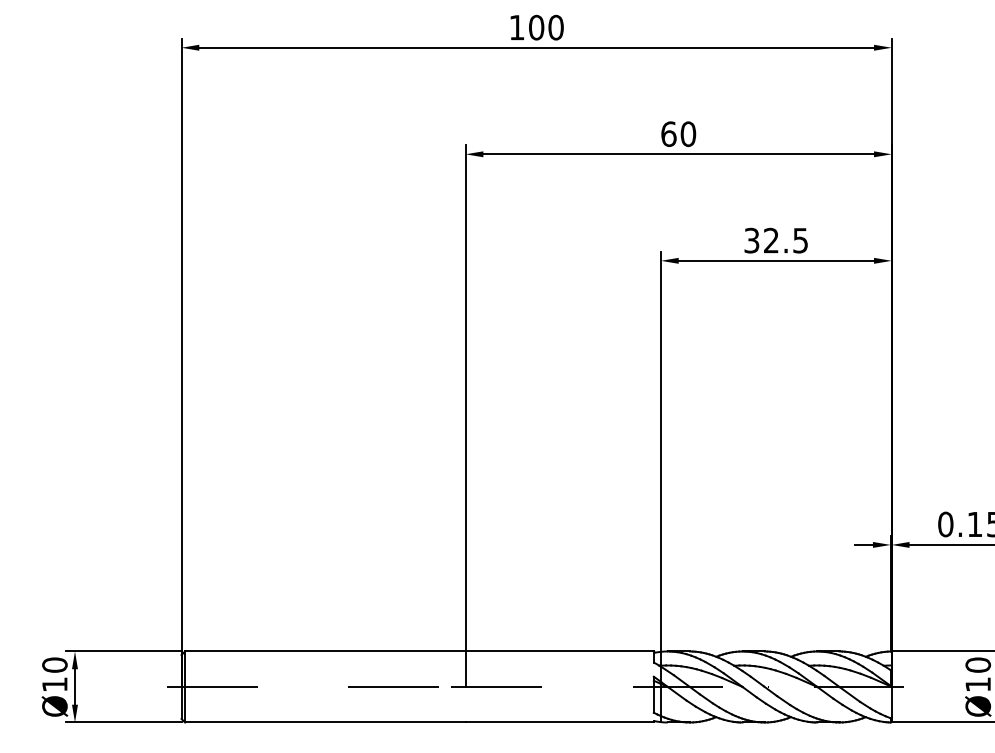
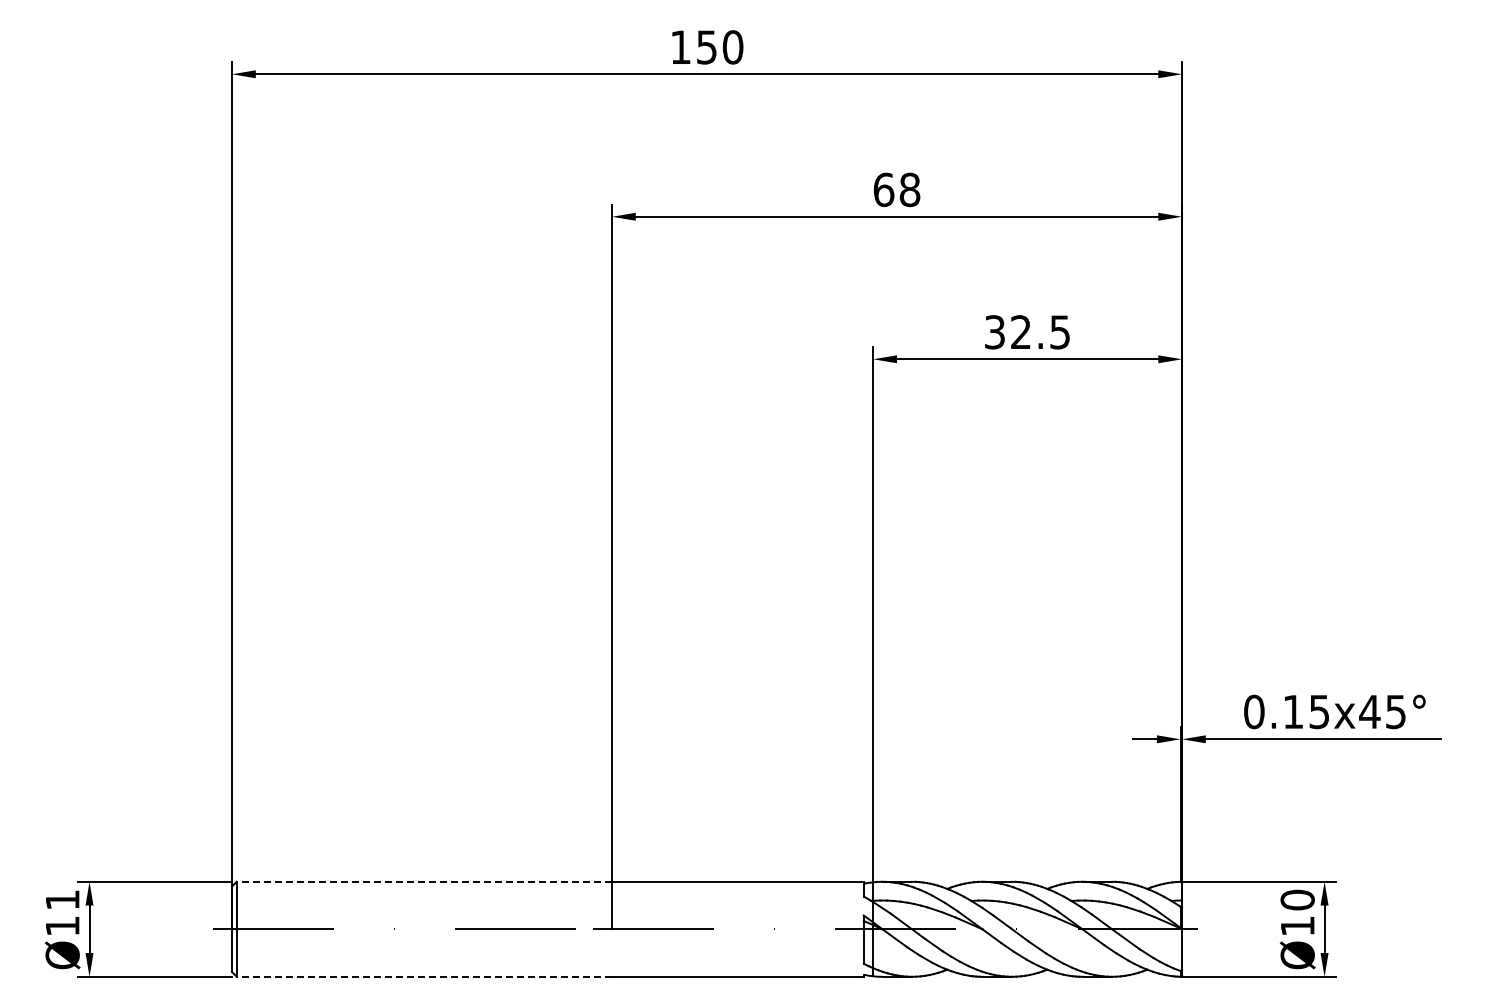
text: (536, 27) -> (706, 47), 100 -> 150
text: (688, 133) -> (909, 189), 60 -> 68
line: (325, 651) -> (424, 881), solid -> dashed
text: (54, 664) -> (62, 899), Ø10 -> Ø11
line: (325, 722) -> (424, 976), solid -> dashed

